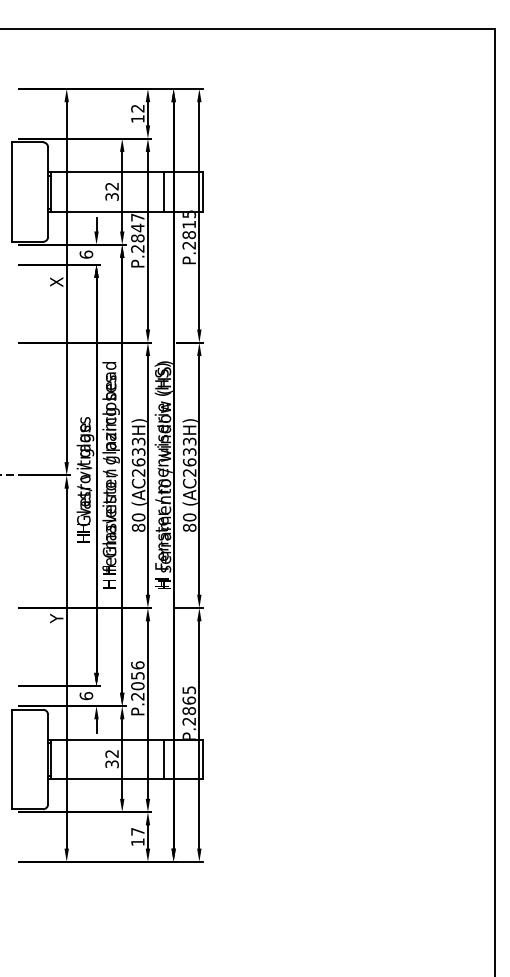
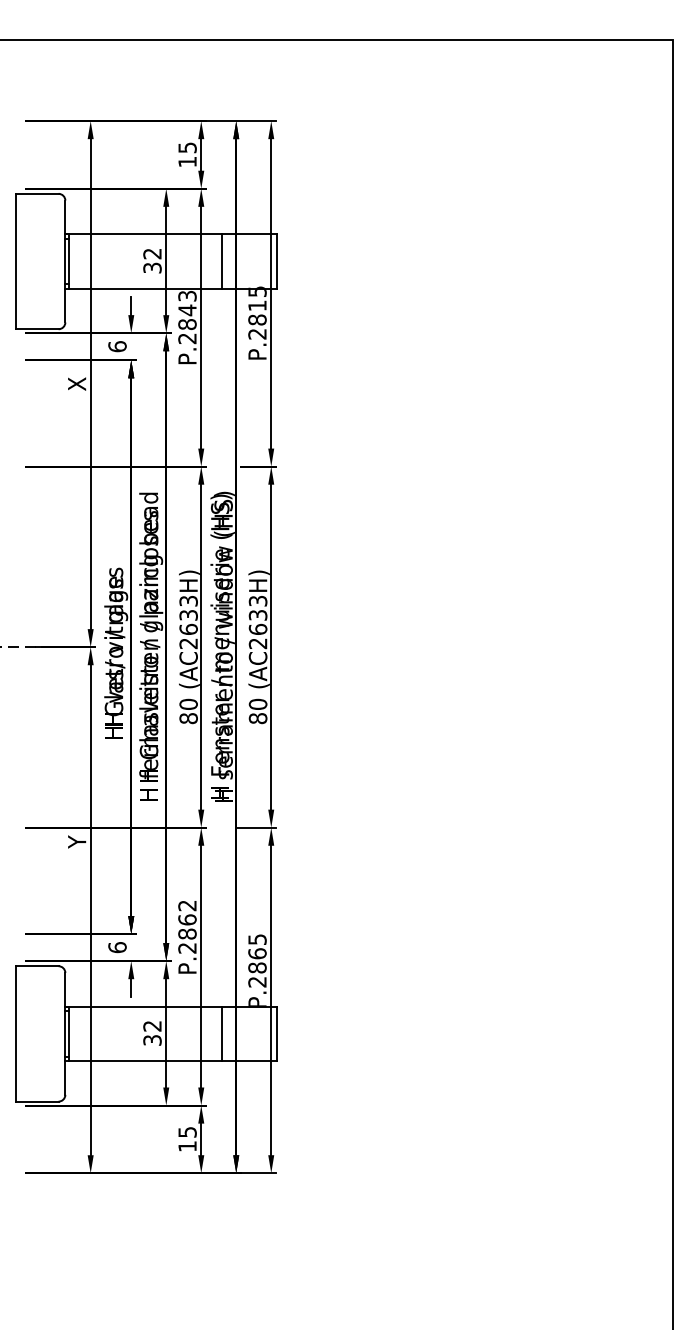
text: (137, 108) -> (187, 147), 12 -> 15
text: (137, 217) -> (187, 296), P.2847 -> P.2843
text: (137, 675) -> (187, 919), P.2056 -> P.2862
text: (137, 831) -> (187, 1131), 17 -> 15

